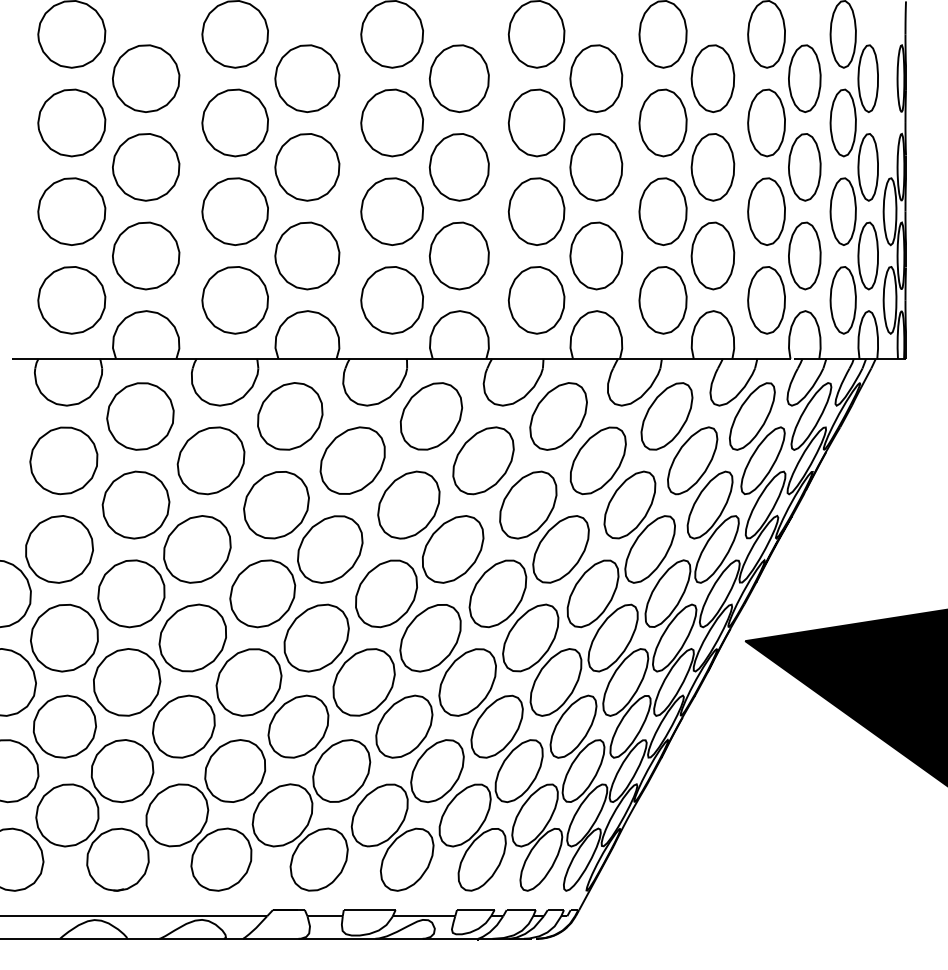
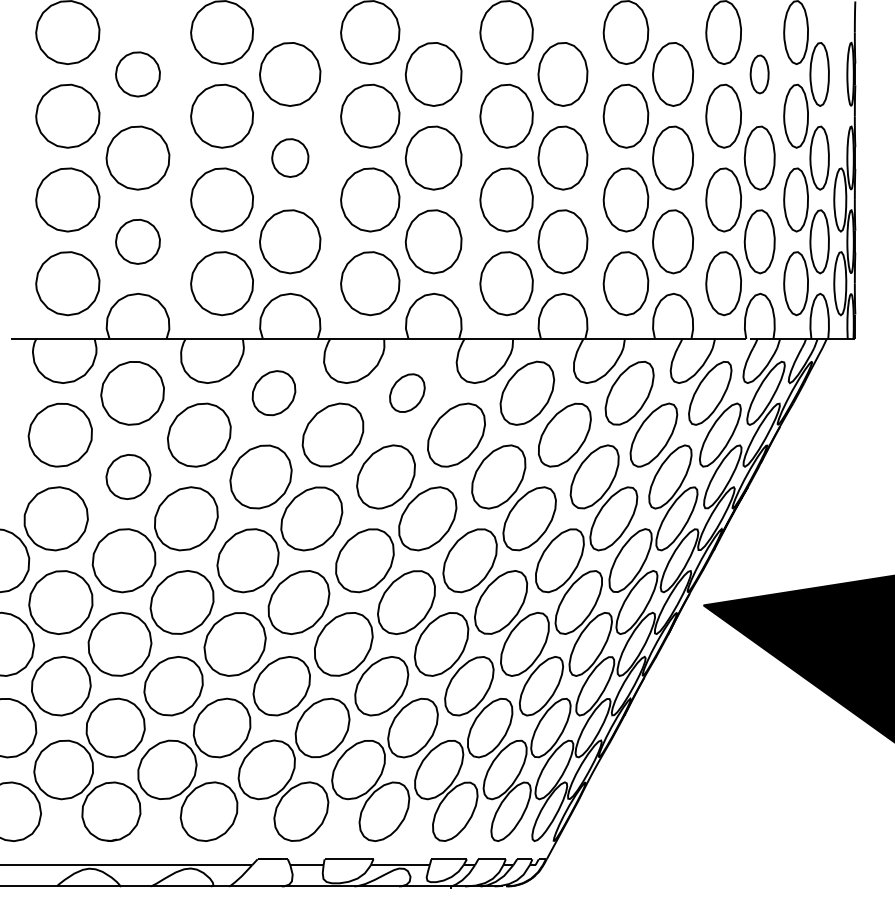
part: (145, 78) -> (137, 74), size x0.7
part: (804, 78) -> (759, 74), size x0.6
part: (307, 166) -> (290, 157), size x0.6
part: (145, 255) -> (137, 241), size x0.7
part: (289, 415) -> (273, 392), size x0.7
part: (431, 415) -> (407, 392), size x0.6
part: (136, 504) -> (128, 476), size x0.7

